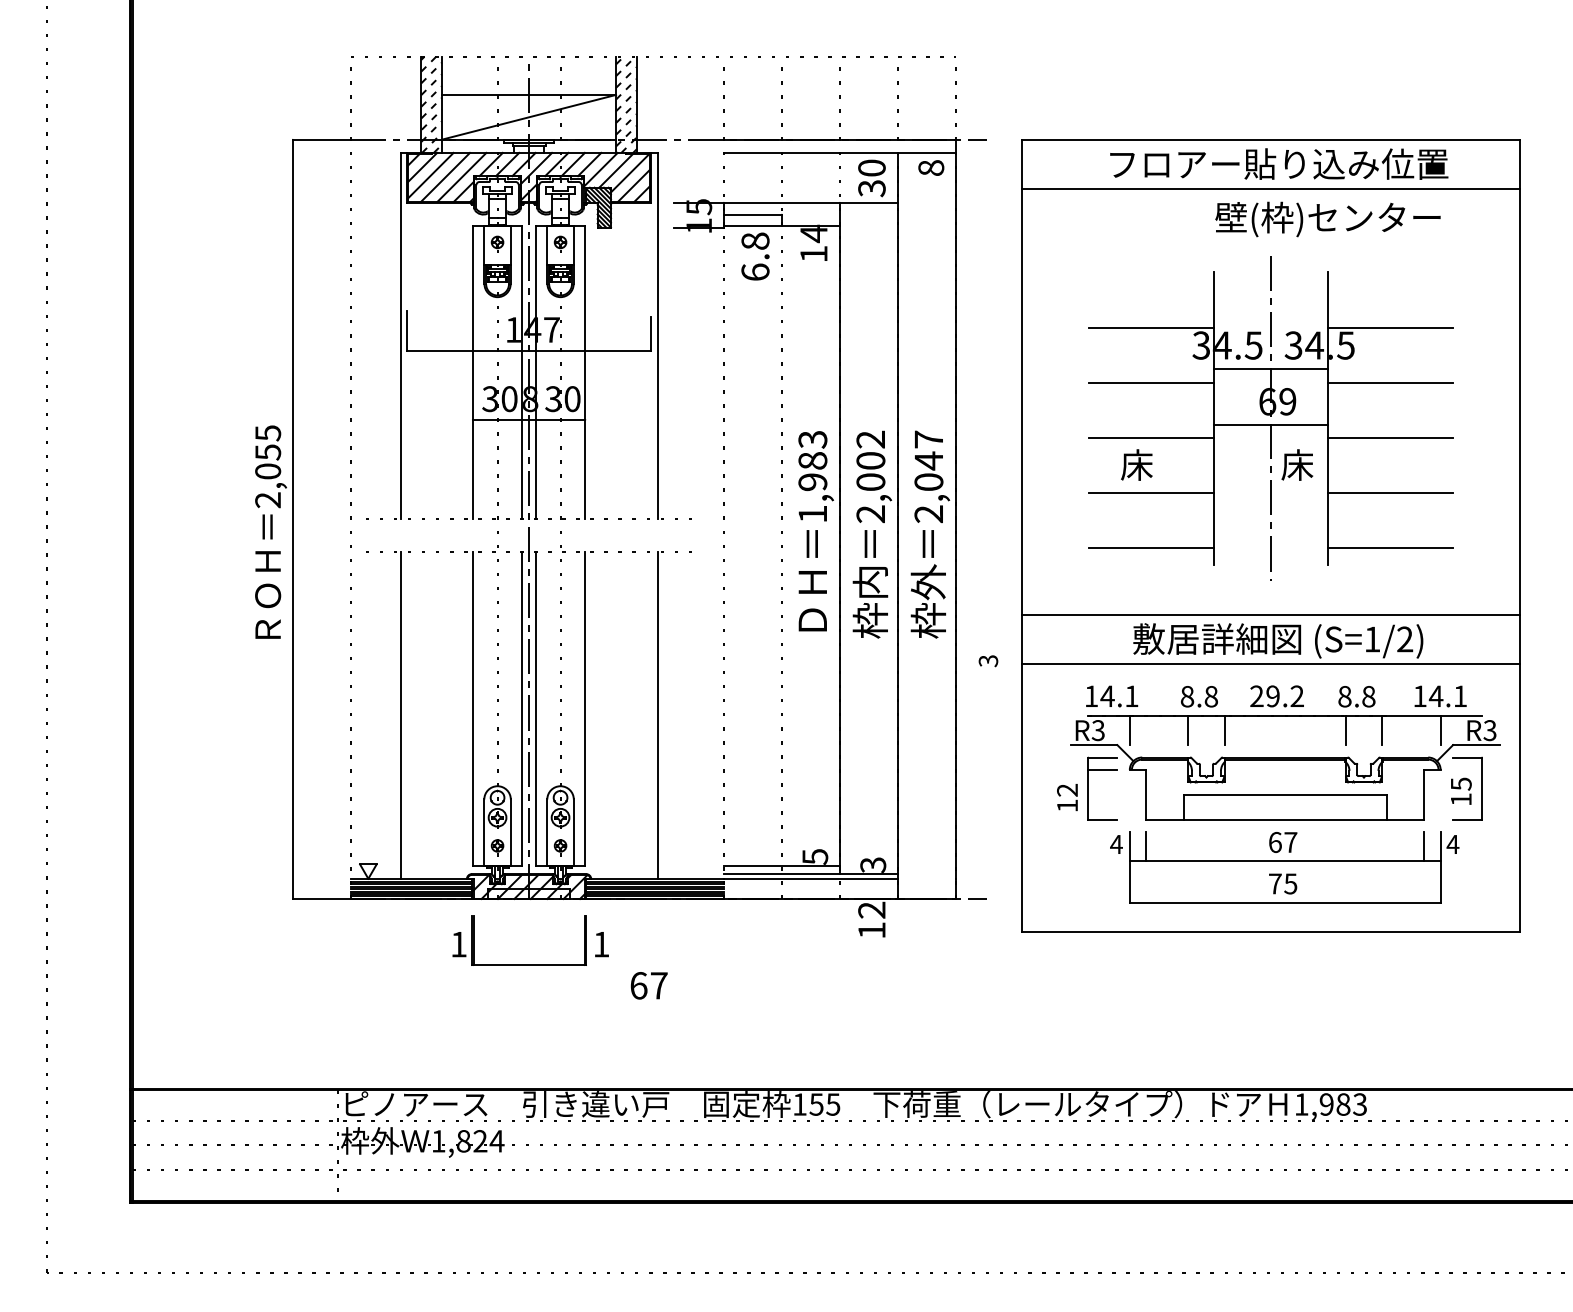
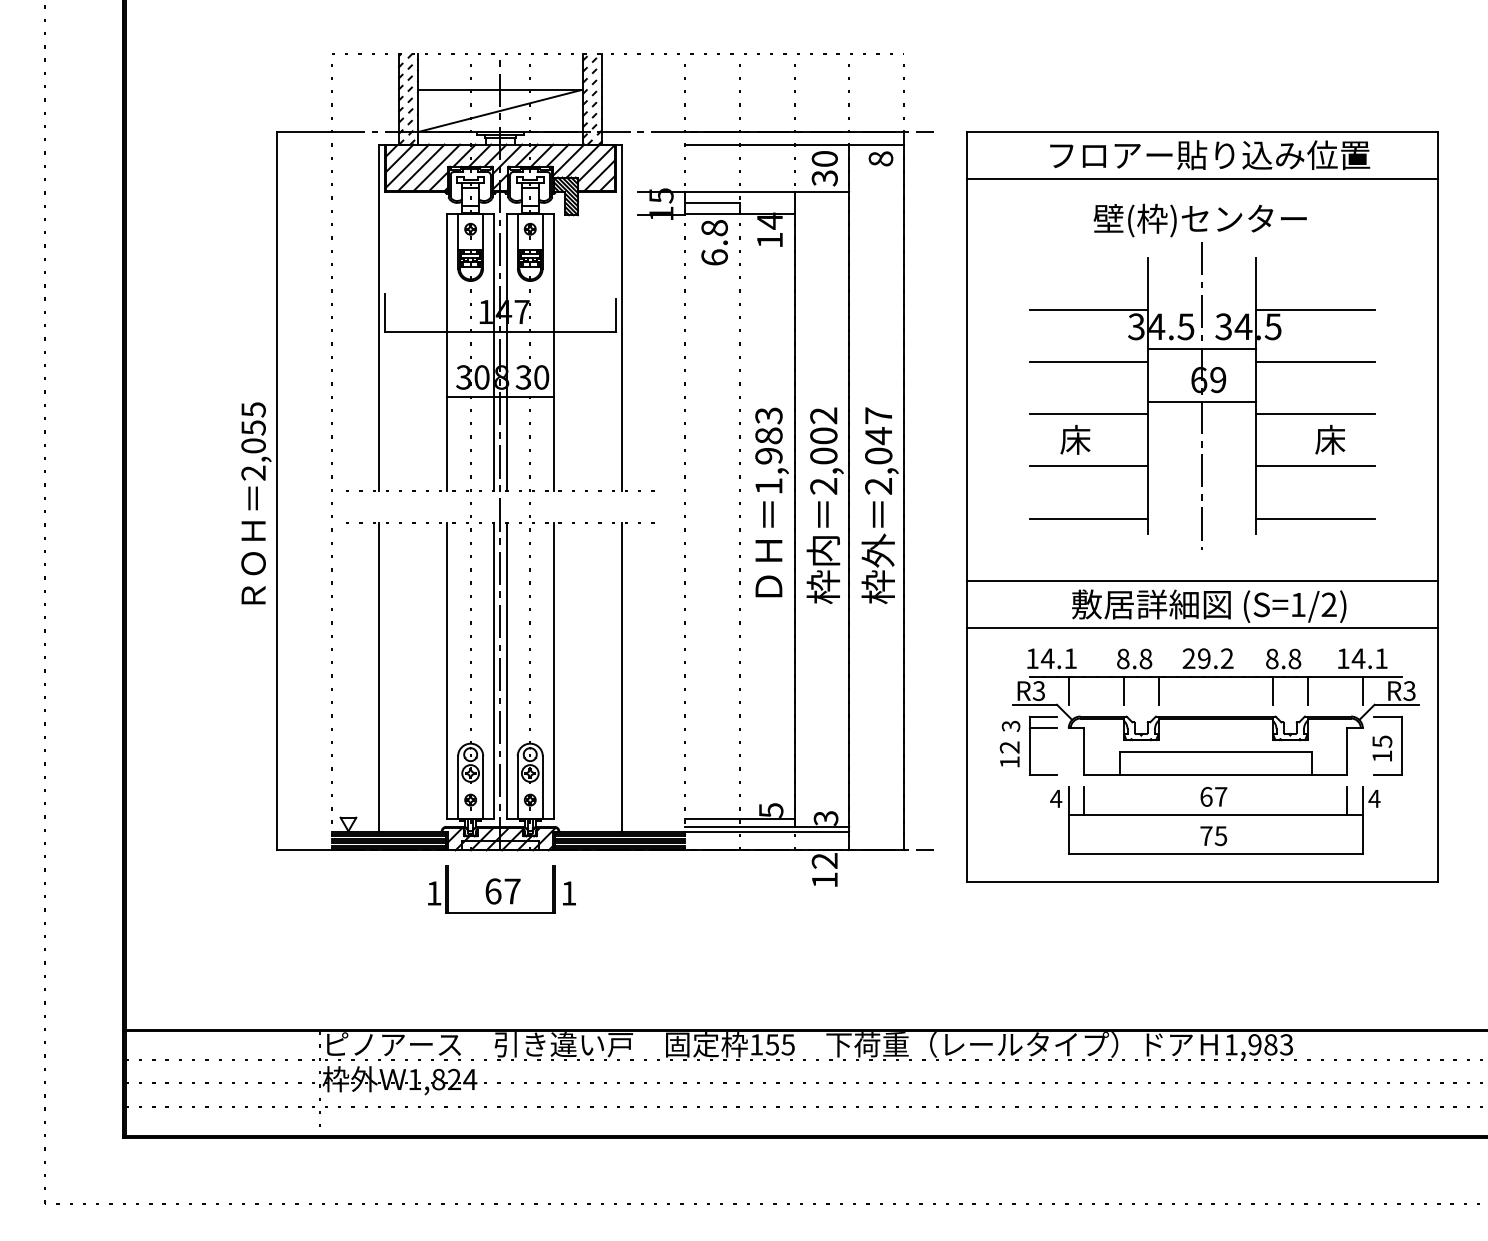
text: (1327, 219) -> (1199, 220), moved
text: (1297, 464) -> (1330, 439), moved
text: (987, 660) -> (1010, 725), moved
text: (648, 985) -> (502, 891), moved

